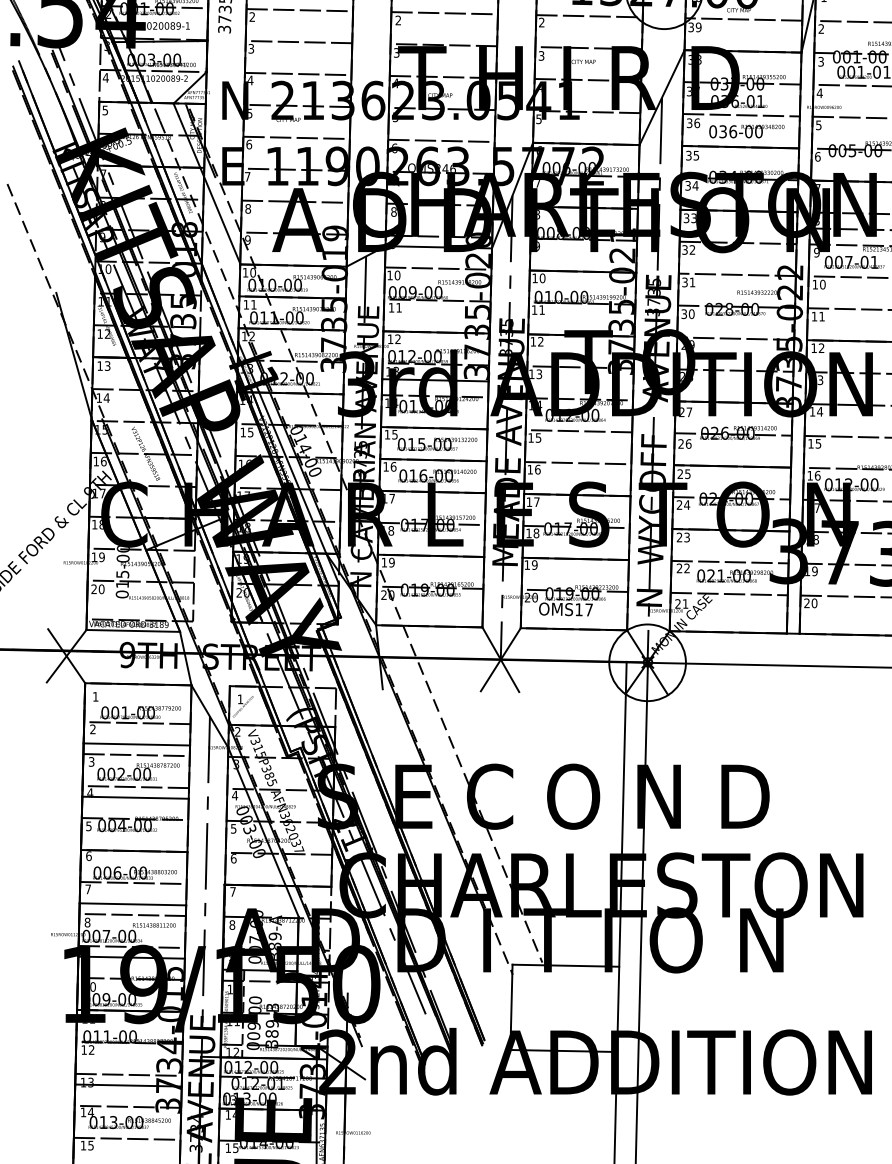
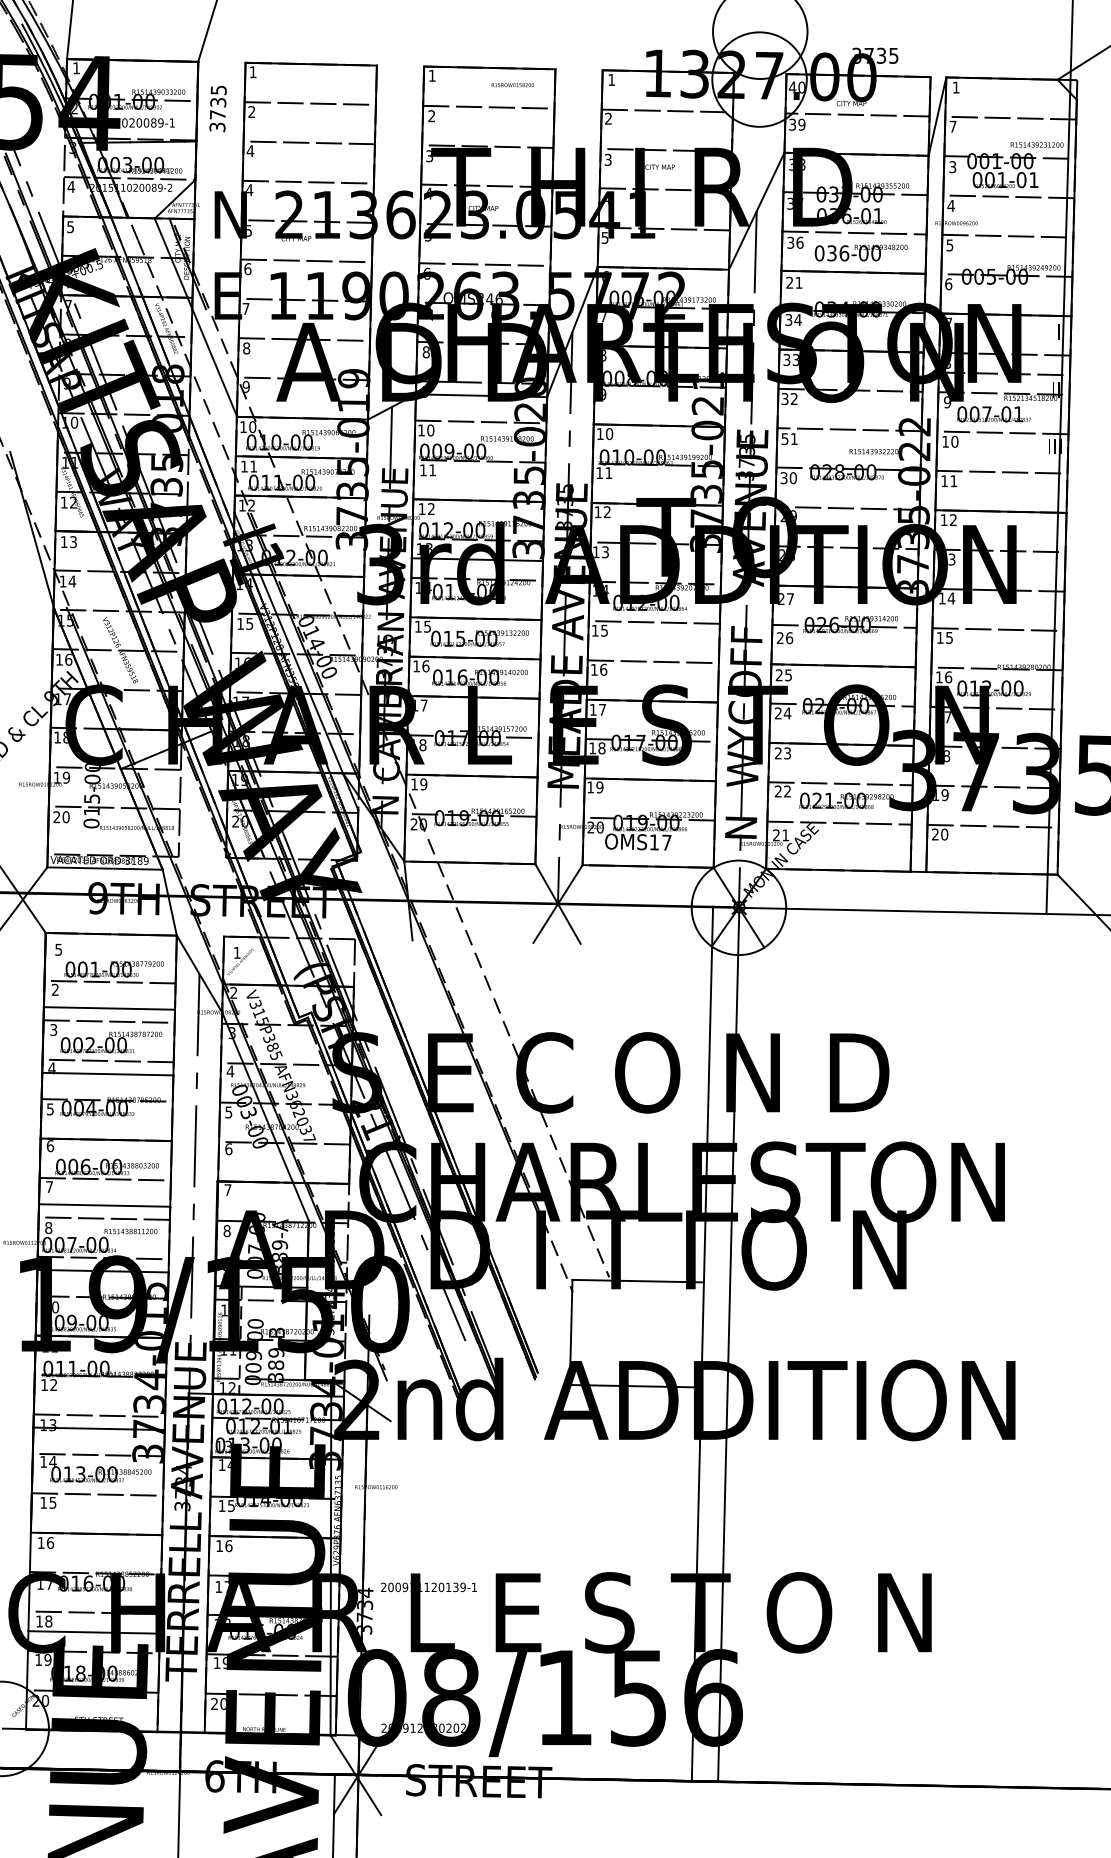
text: (820, 28) -> (952, 126), 2 -> 7
text: (251, 49) -> (250, 151), 3 -> 4
text: (692, 155) -> (794, 282), 35 -> 21
text: (684, 282) -> (784, 438), 31 -> 51
text: (95, 696) -> (58, 949), 1 -> 5

